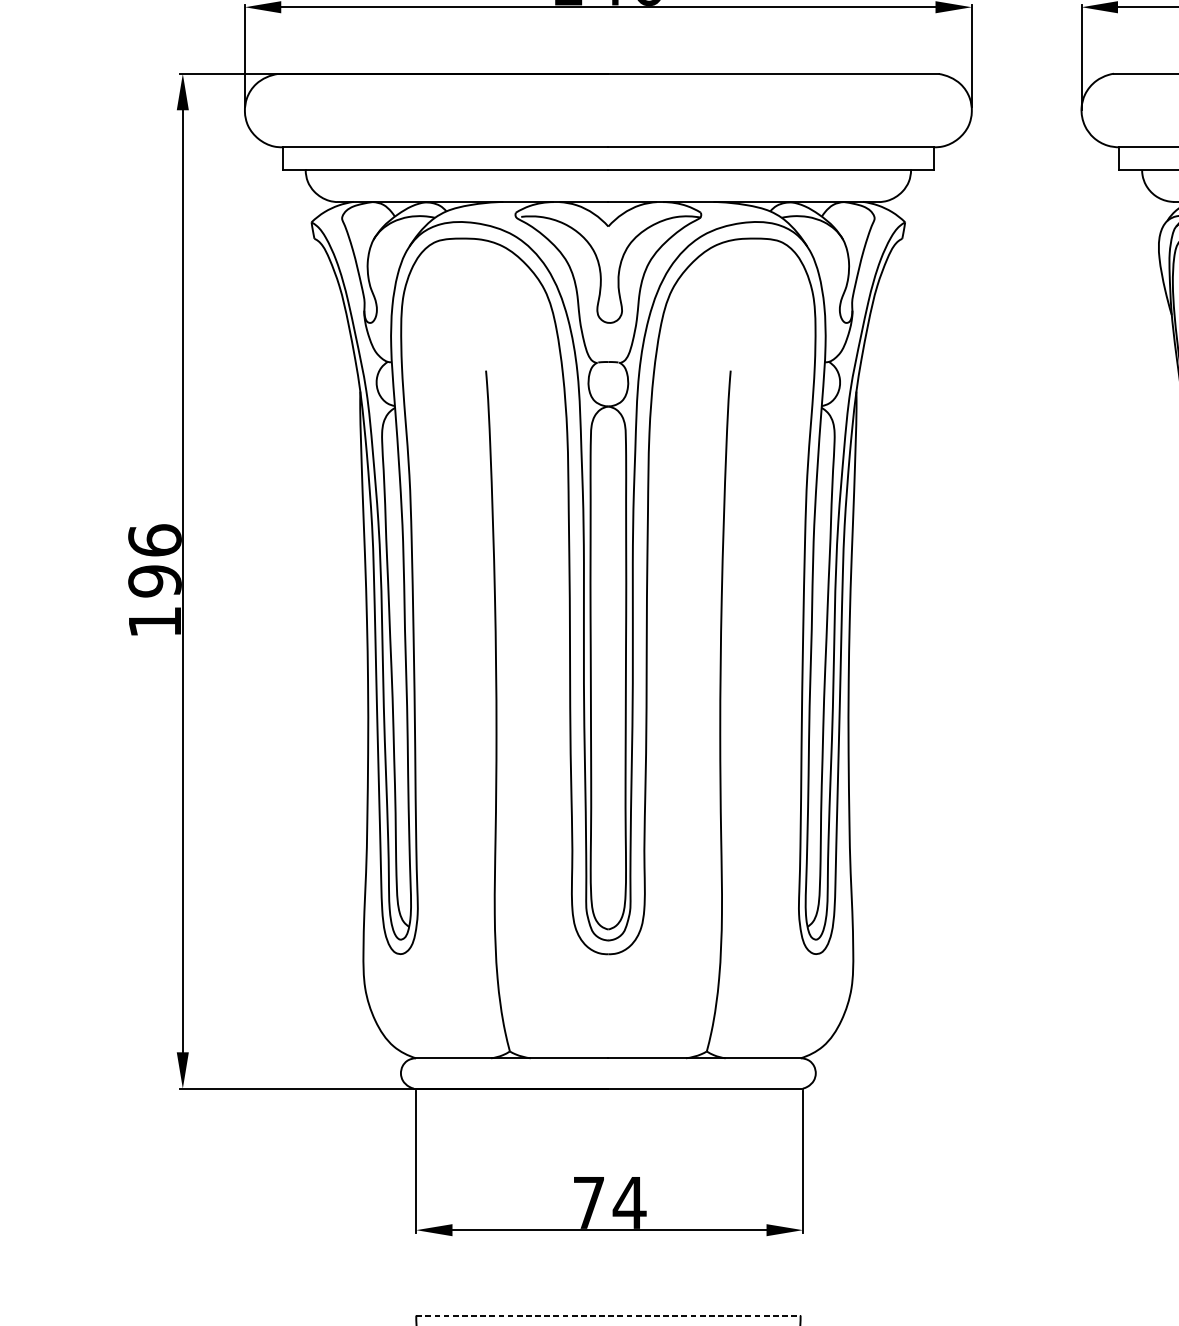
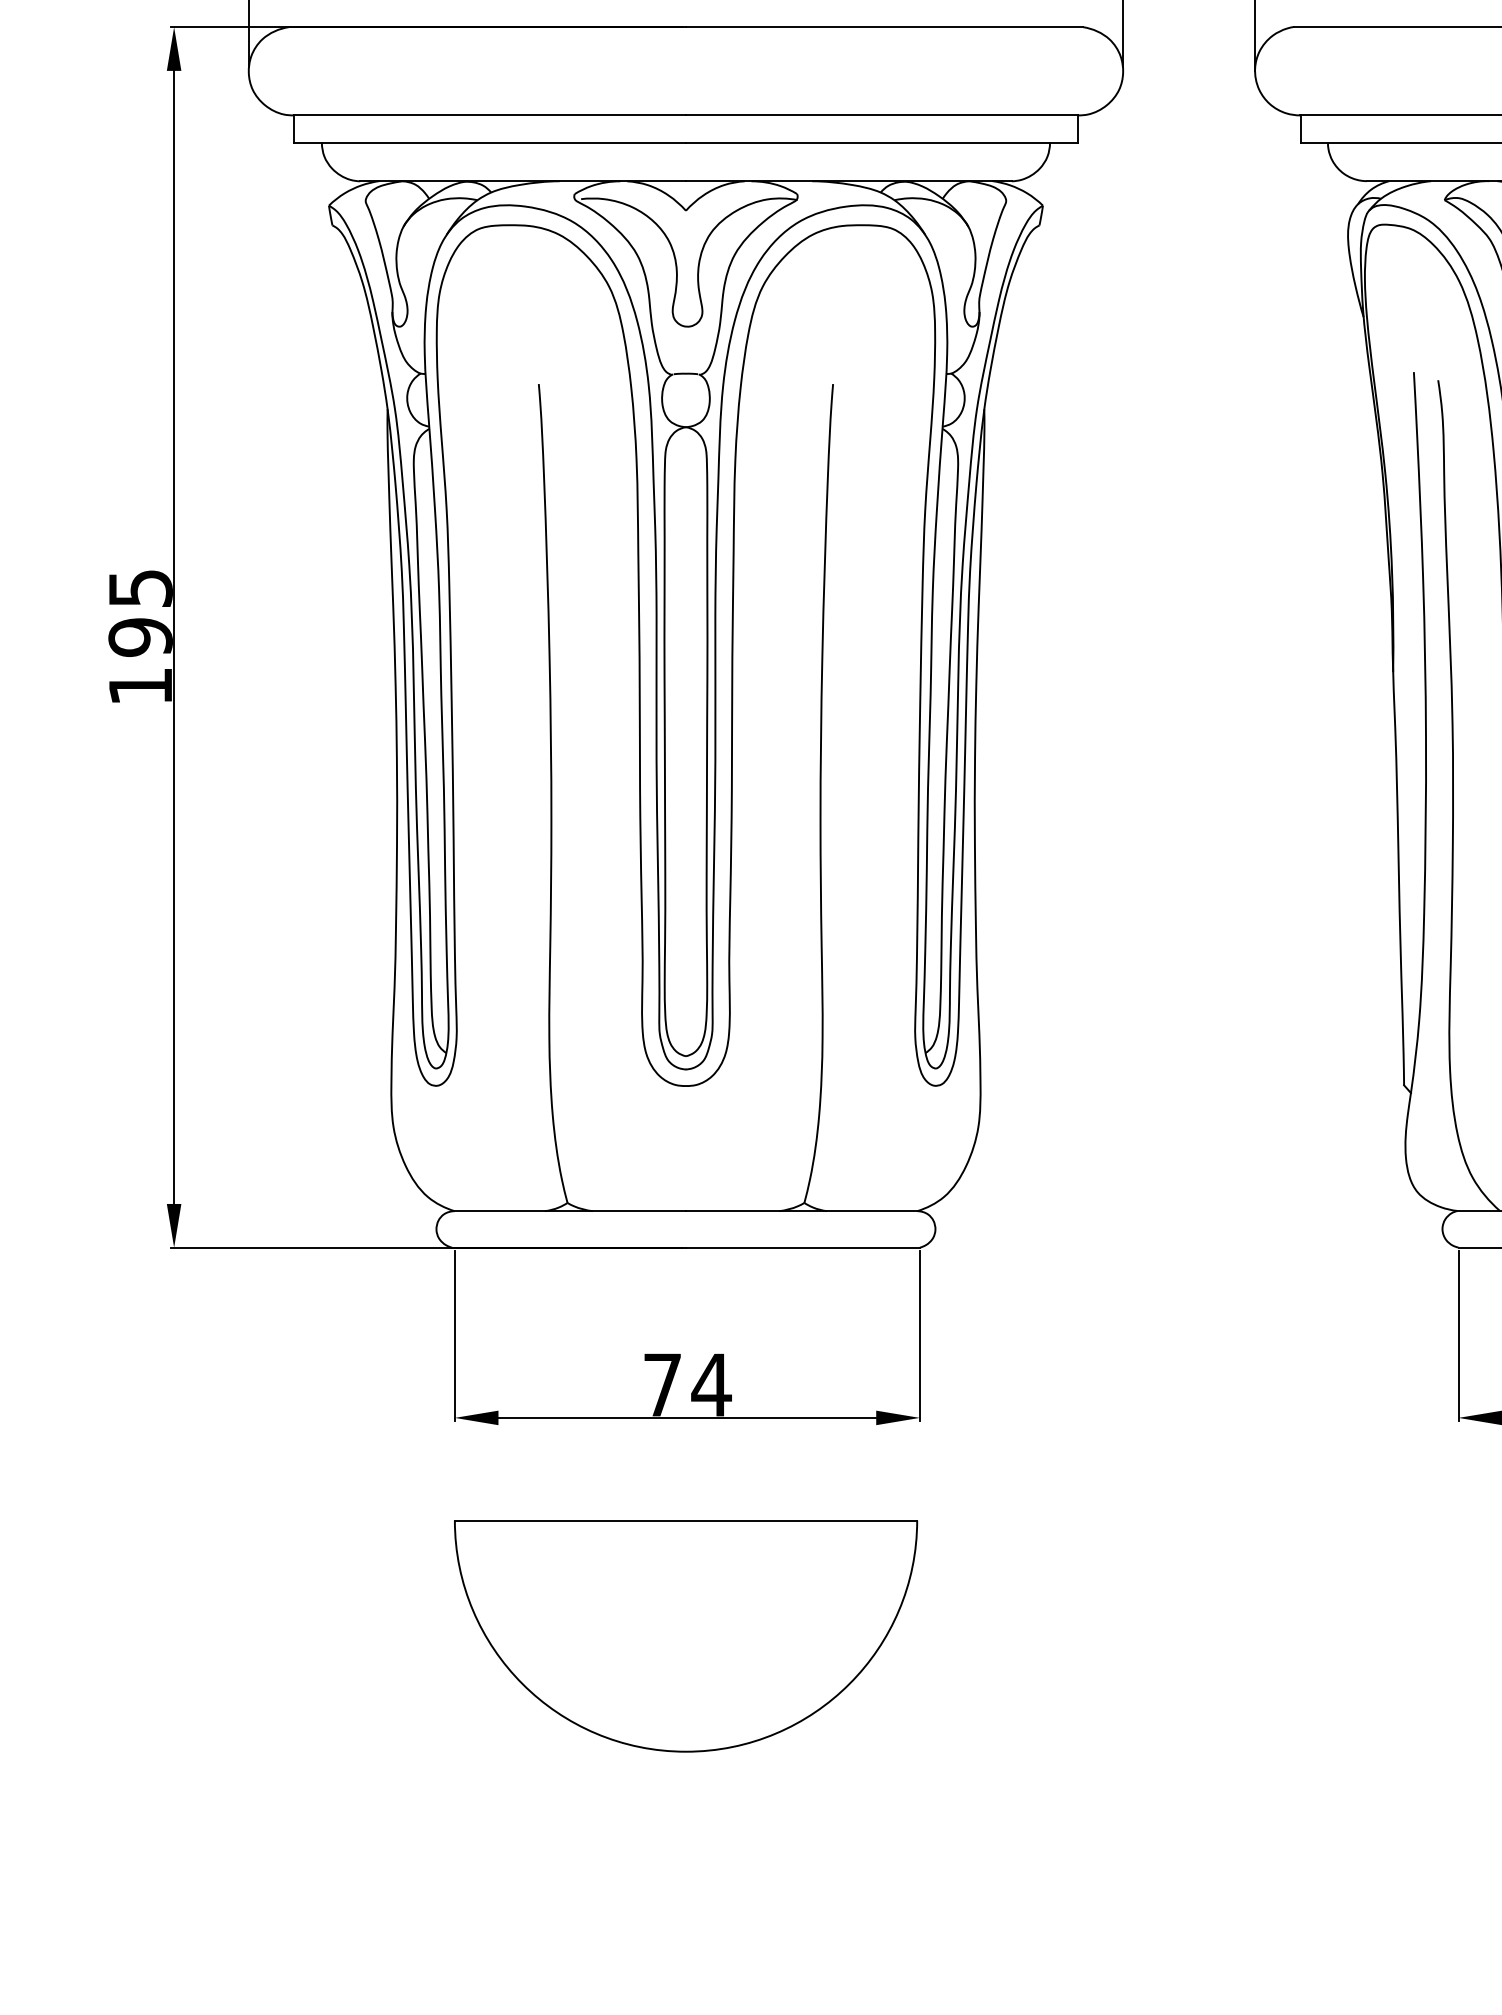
text: (154, 539) -> (140, 587), 196 -> 195
line: (608, 1315) -> (686, 1520), dashed -> solid

